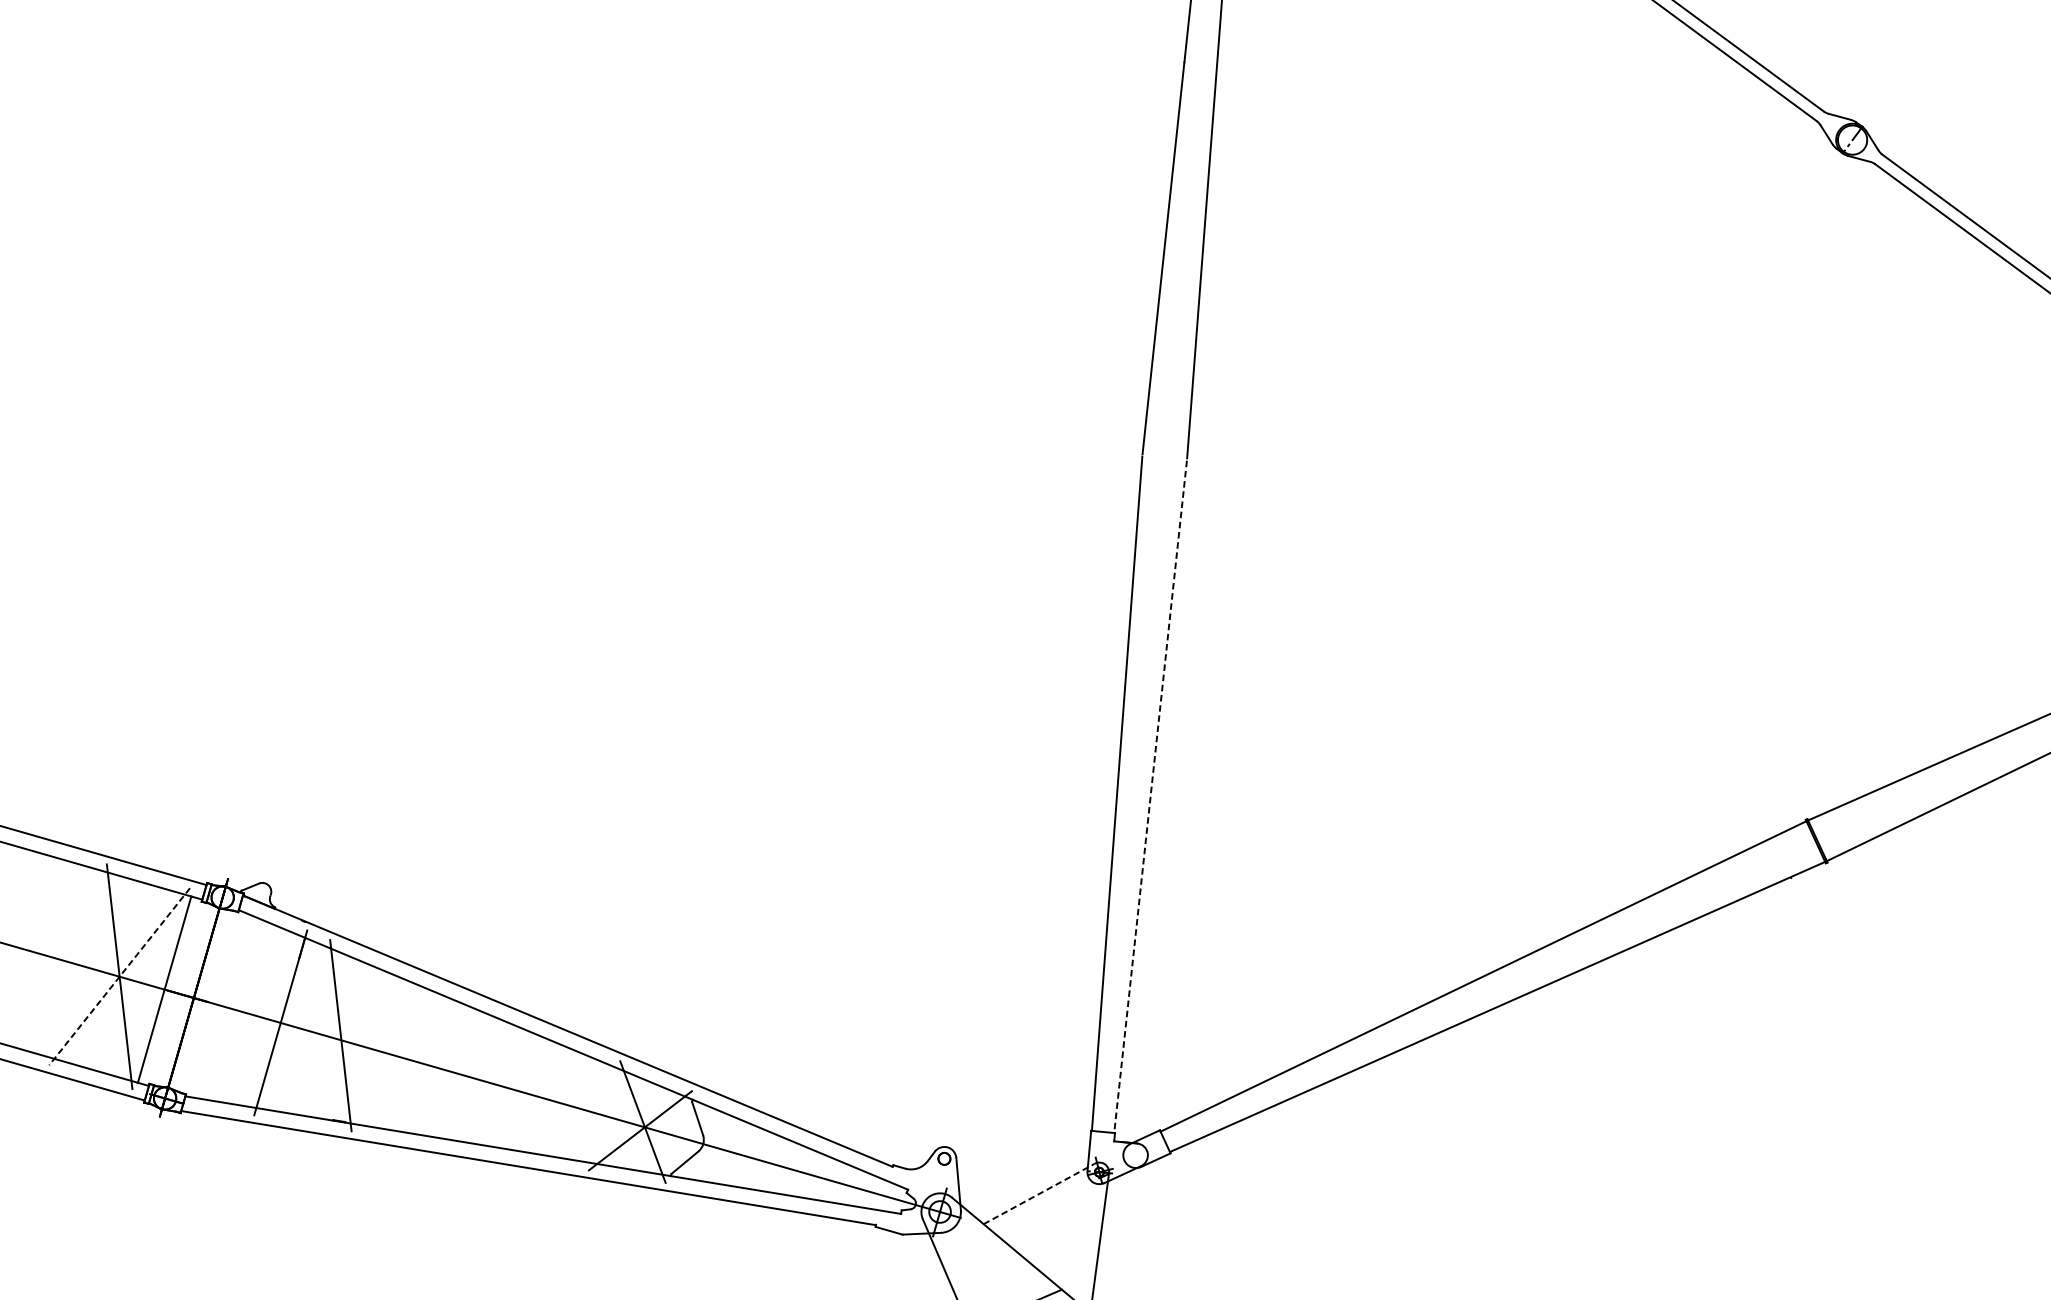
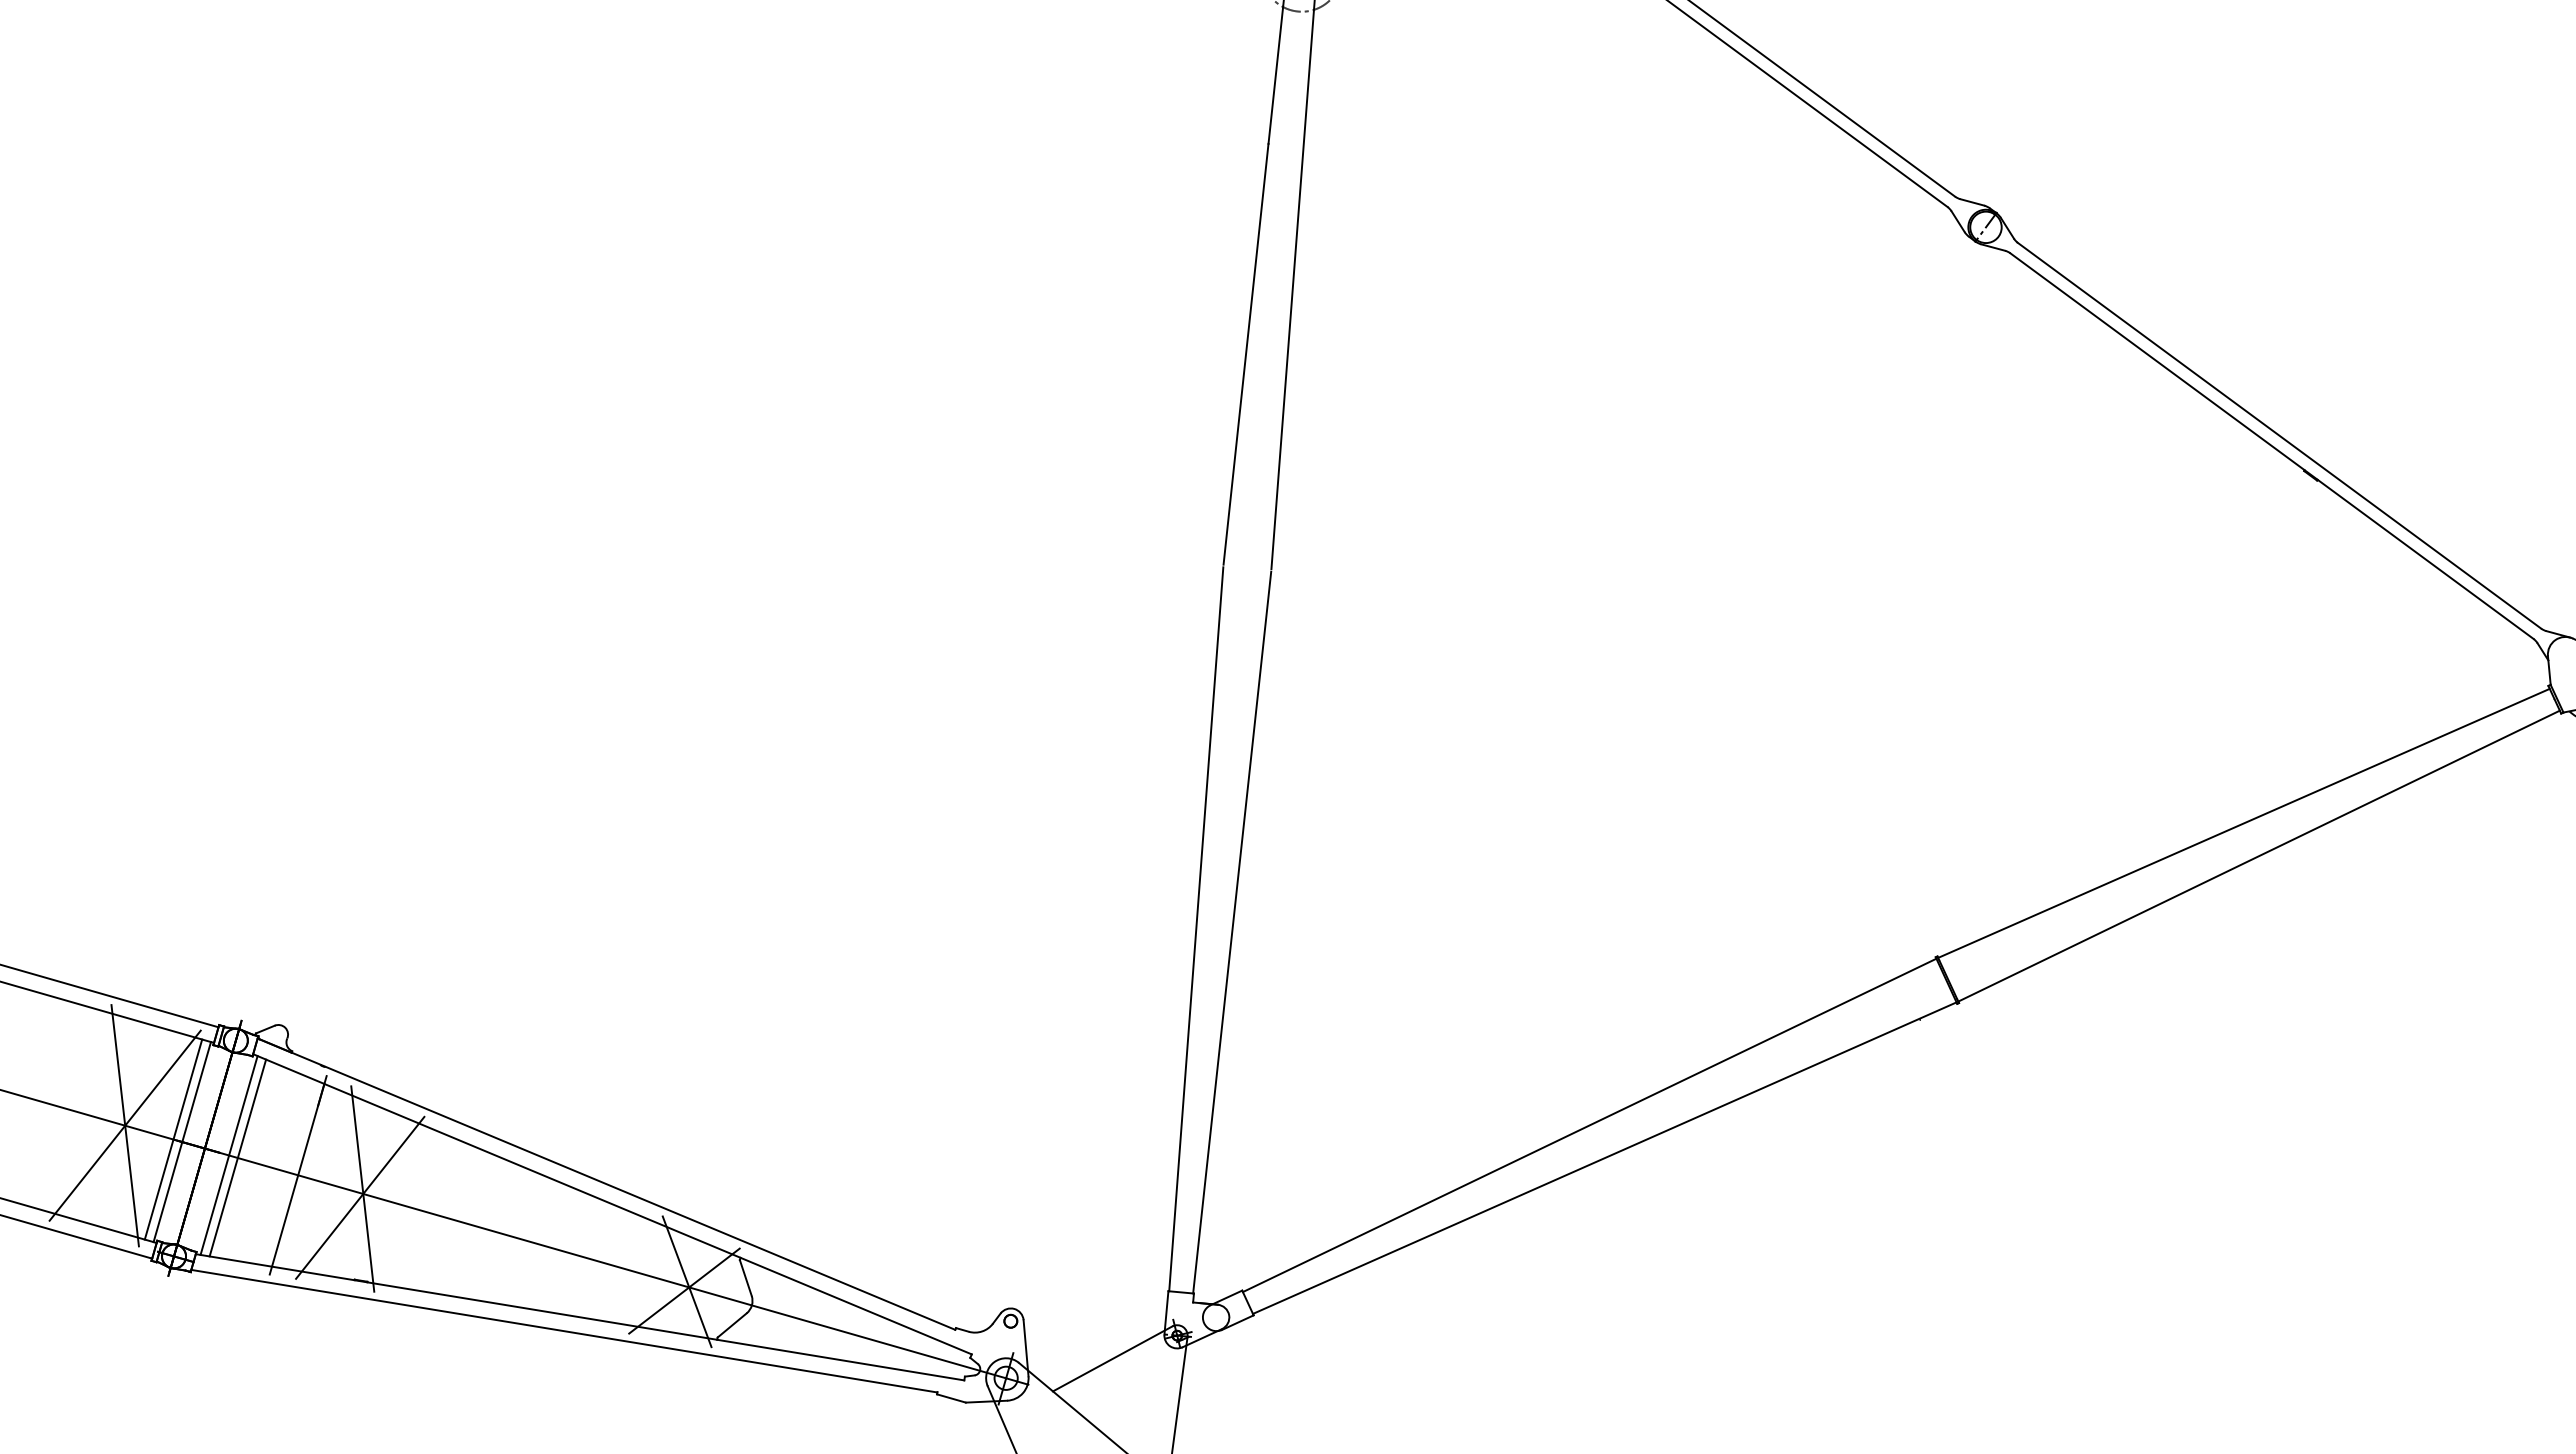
line: (1150, 797) -> (1232, 933), dashed -> solid
line: (118, 977) -> (124, 1126), dashed -> solid
line: (172, 992) -> (181, 1142), added
line: (215, 1004) -> (228, 1155), added
line: (224, 1006) -> (237, 1157), added
line: (338, 1043) -> (360, 1197), added
line: (1039, 1193) -> (1112, 1358), dashed -> solid

